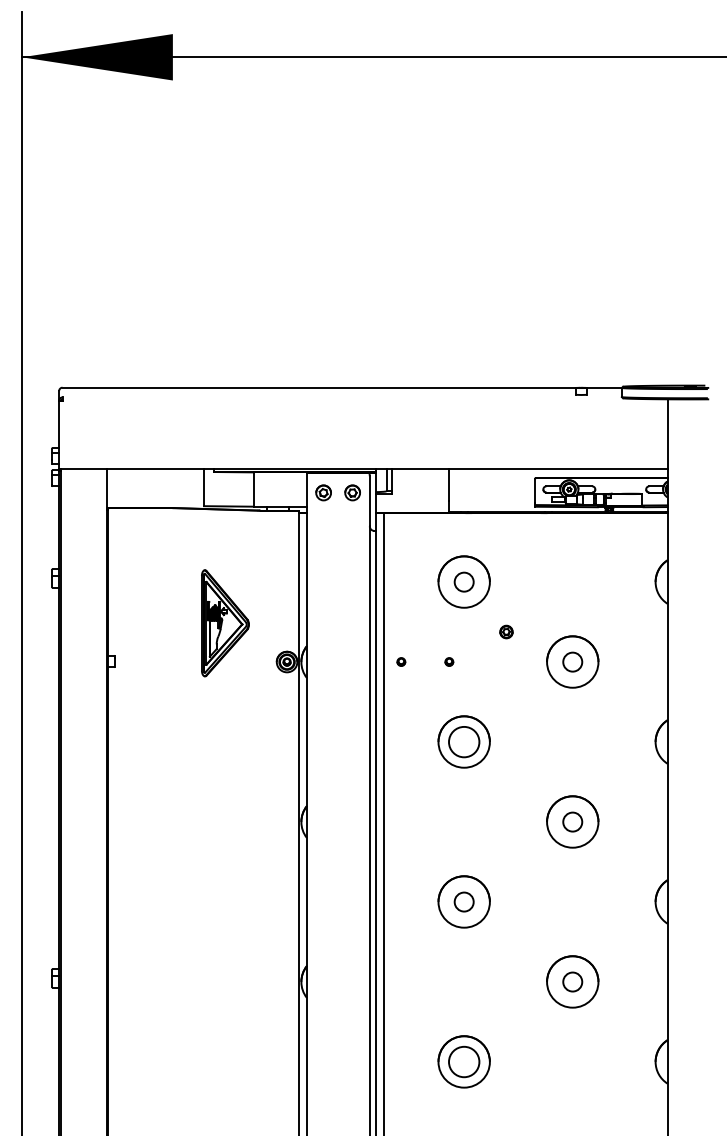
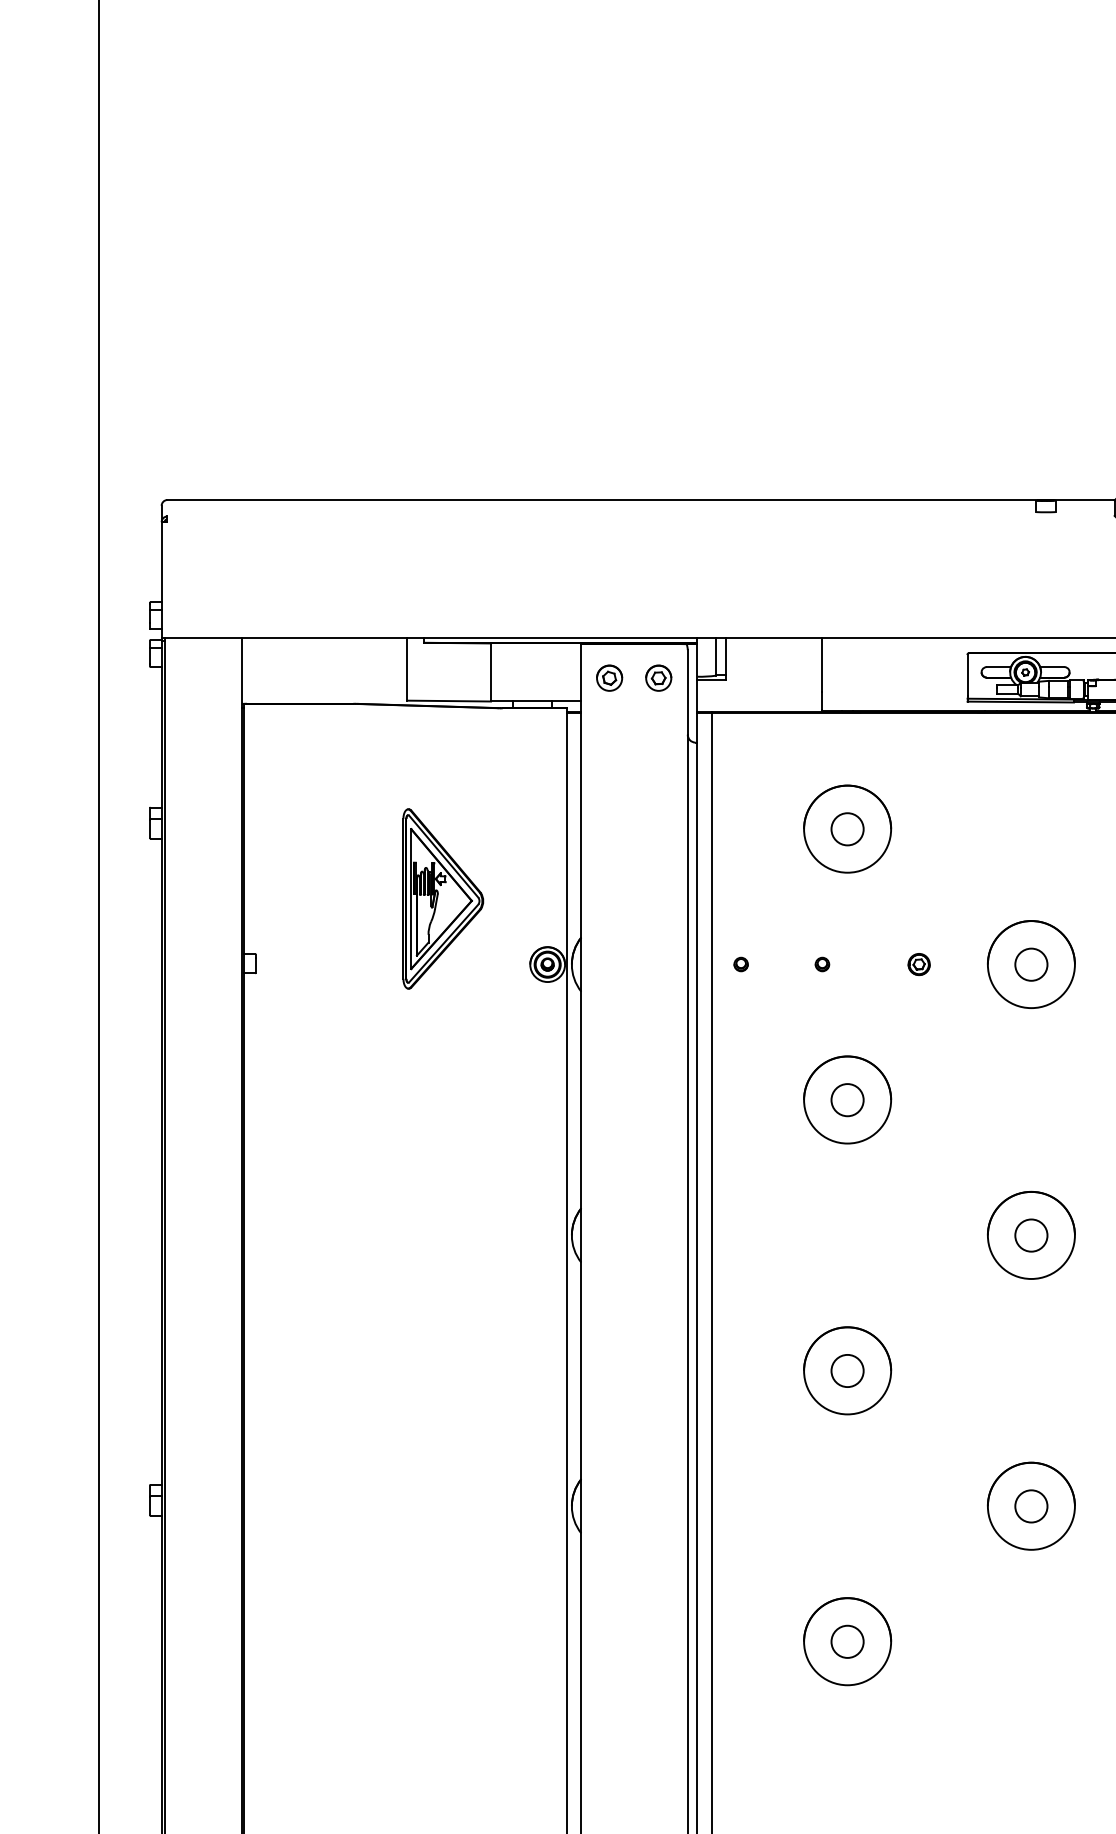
part: (506, 631) -> (919, 963), moved
circle: (463, 741) -> (846, 1099), size x0.62
circle: (463, 1061) -> (846, 1640), size x0.62

